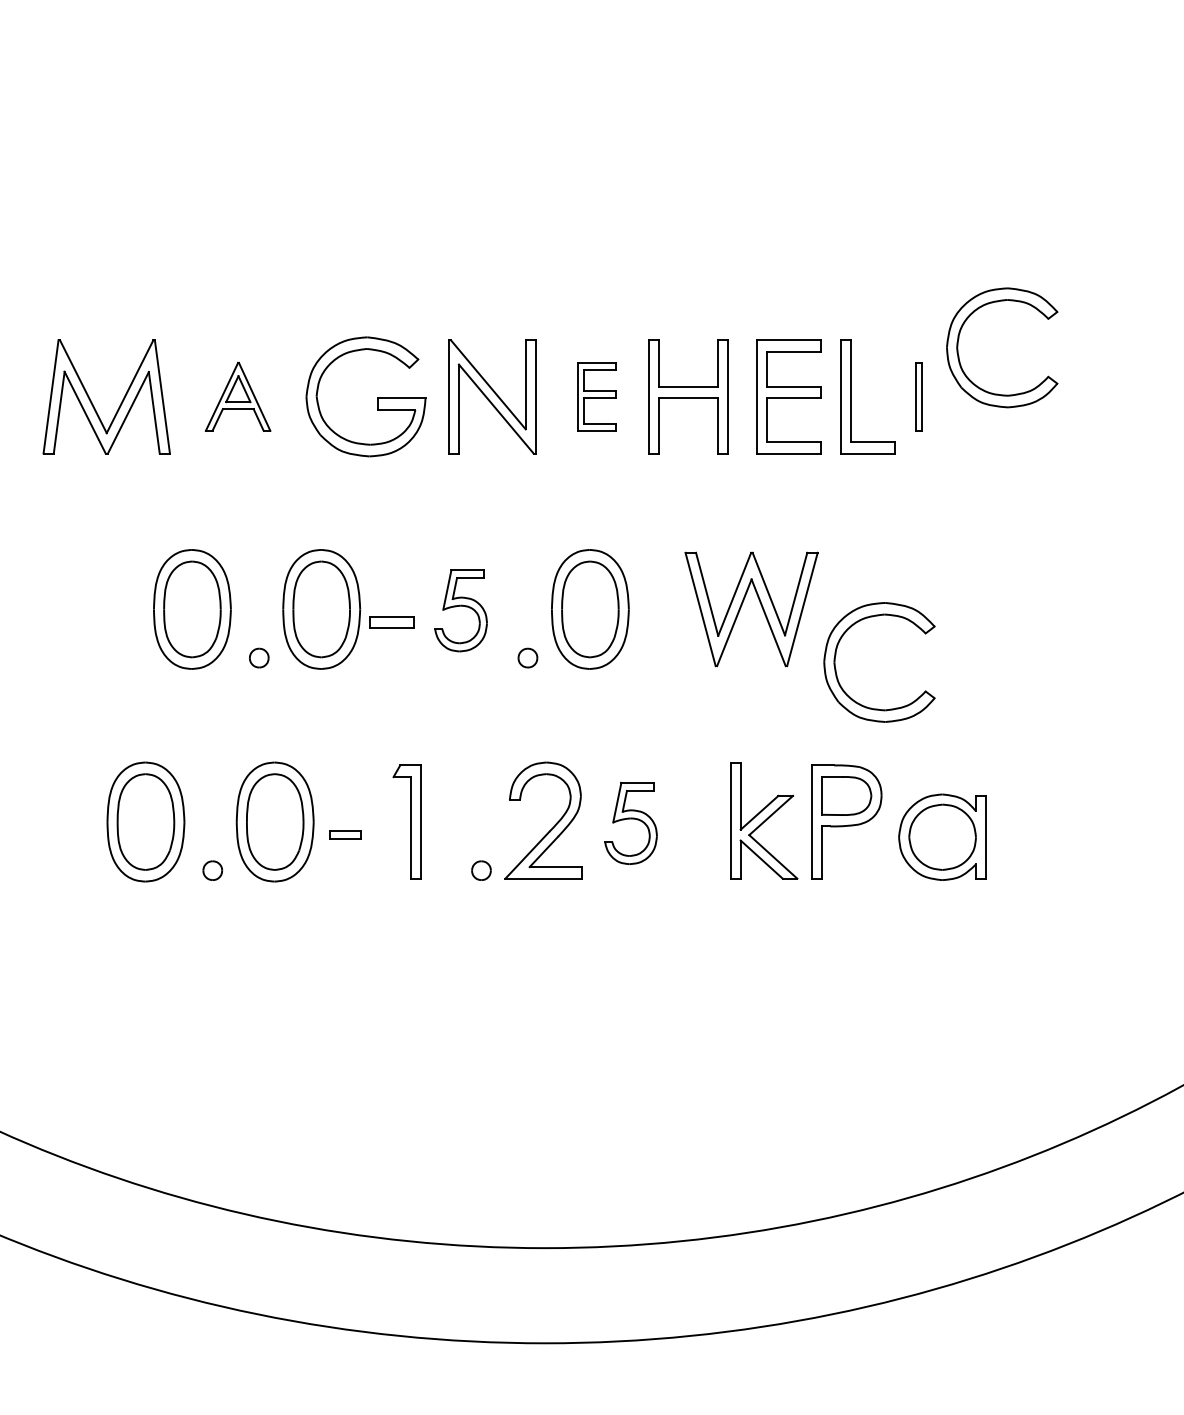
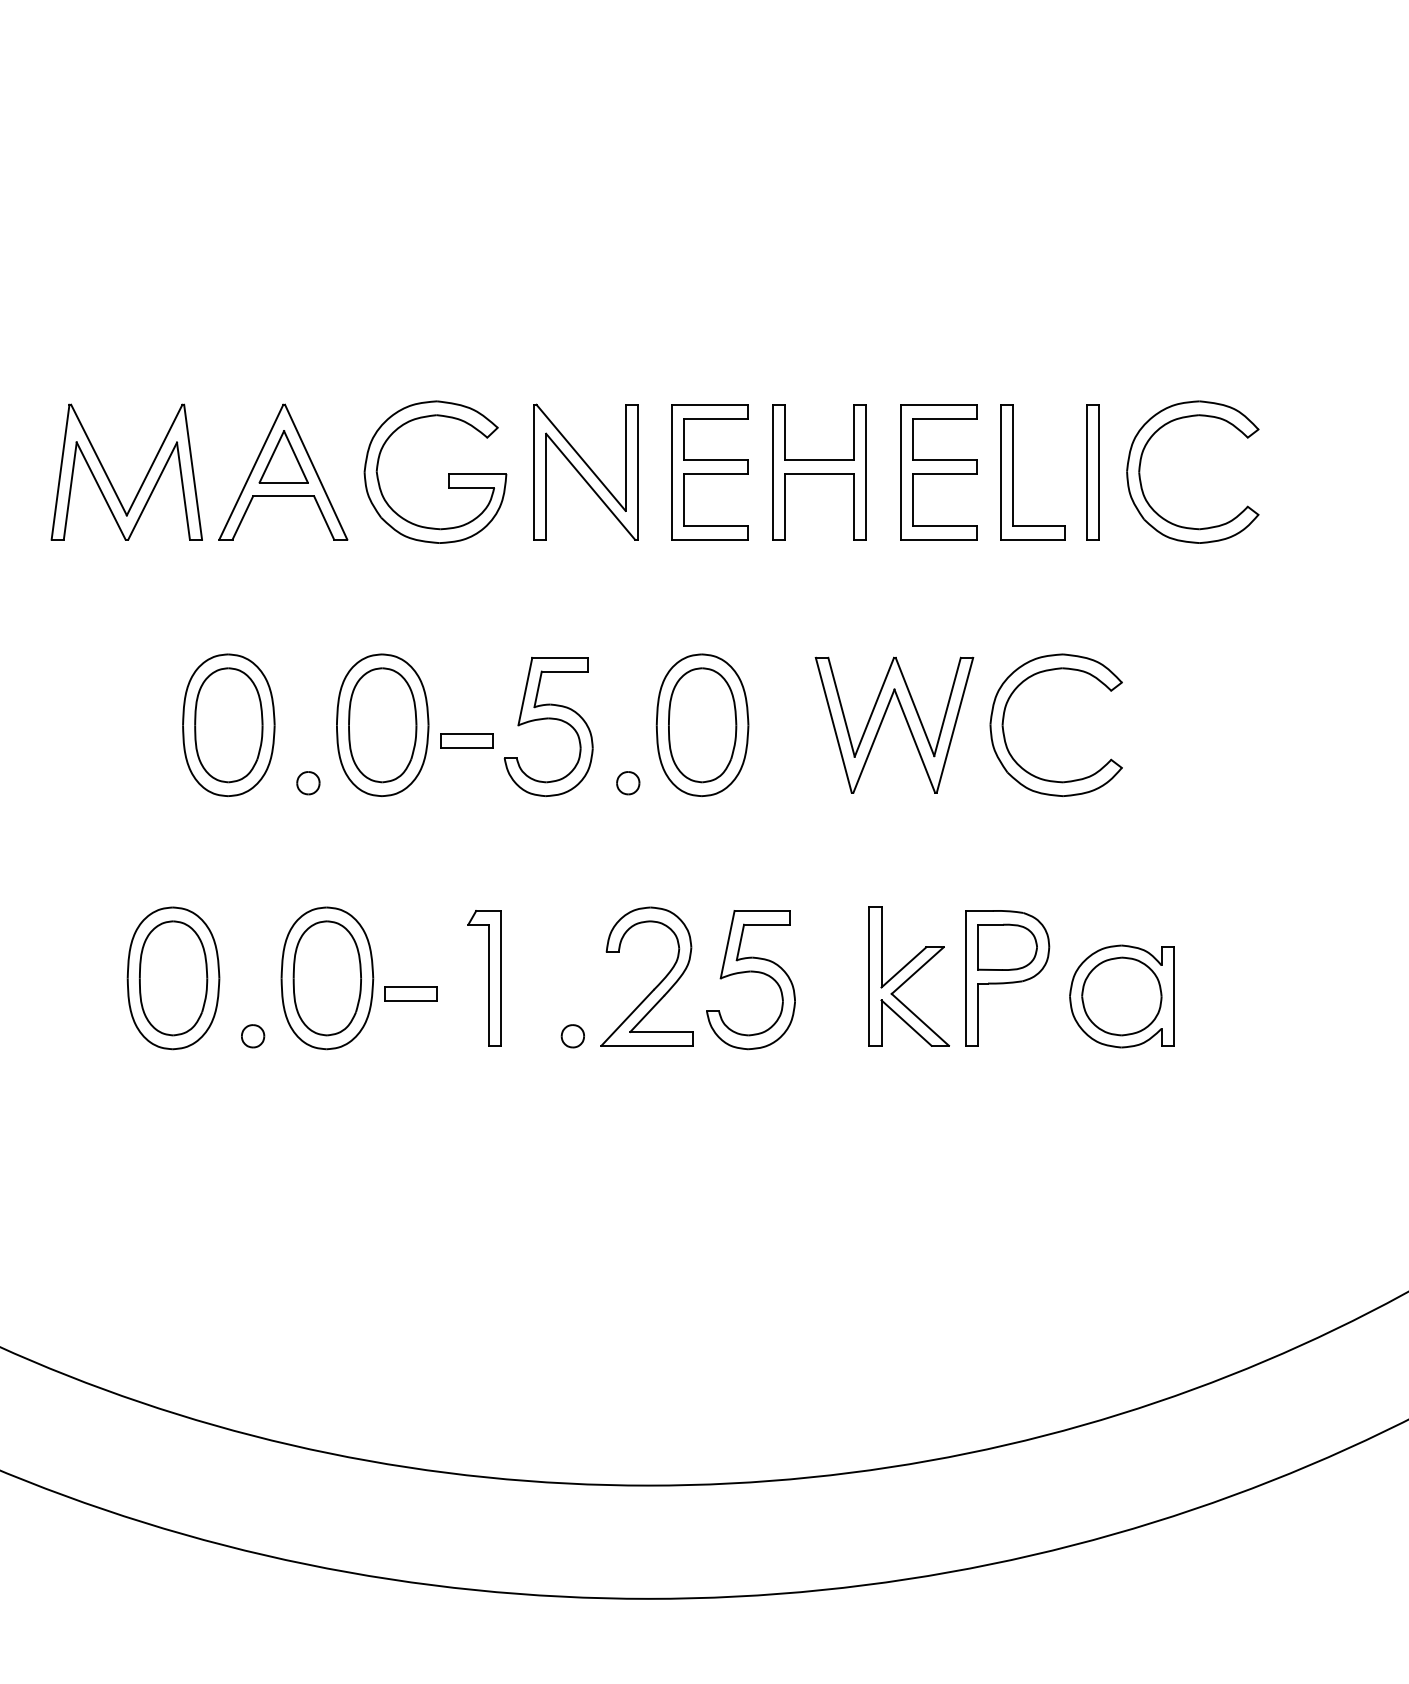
part: (959, 339) -> (1141, 462), moved
part: (237, 396) -> (282, 471), size x1.67
part: (596, 396) -> (709, 471), size x1.67
part: (918, 396) -> (1093, 471), size x1.67
part: (460, 610) -> (547, 726), size x1.43
part: (836, 655) -> (1005, 717), moved
part: (630, 823) -> (750, 980), size x1.43
part: (345, 834) -> (411, 993), size x1.43

